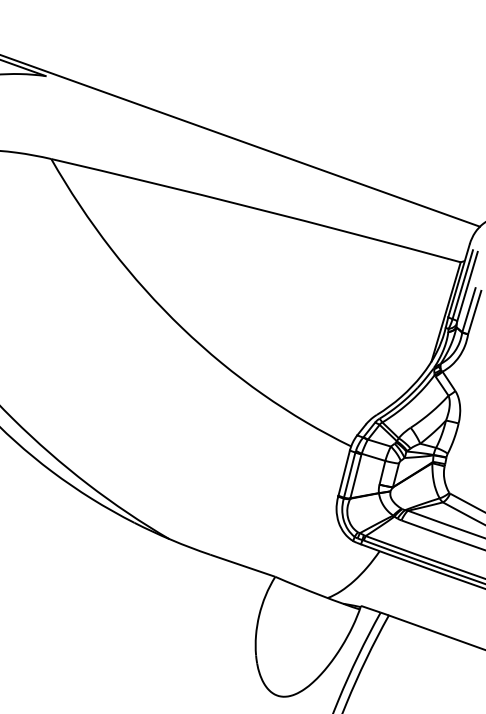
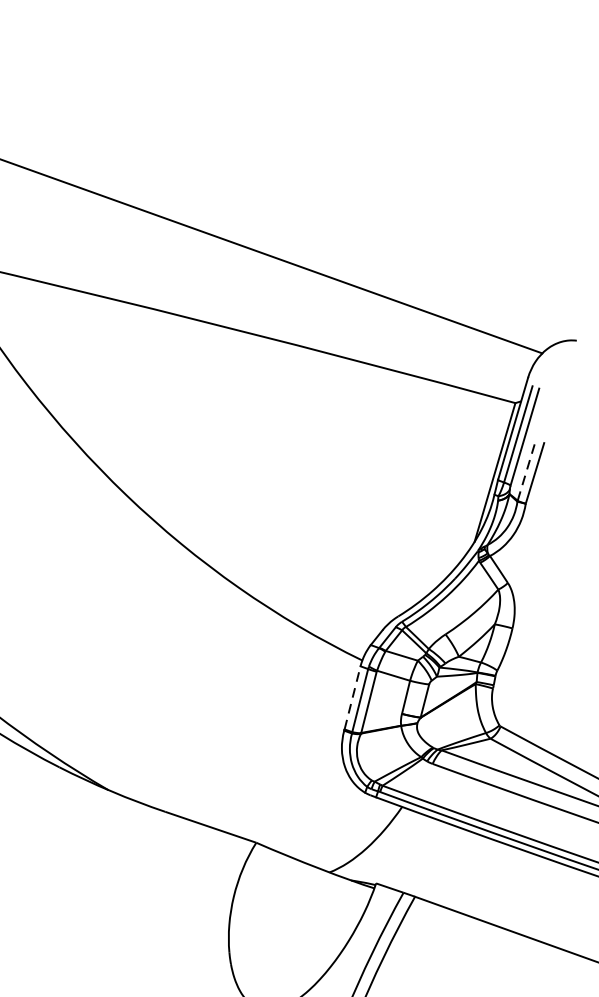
line: (468, 310) -> (526, 470), solid -> dashed
line: (344, 472) -> (352, 696), solid -> dashed

